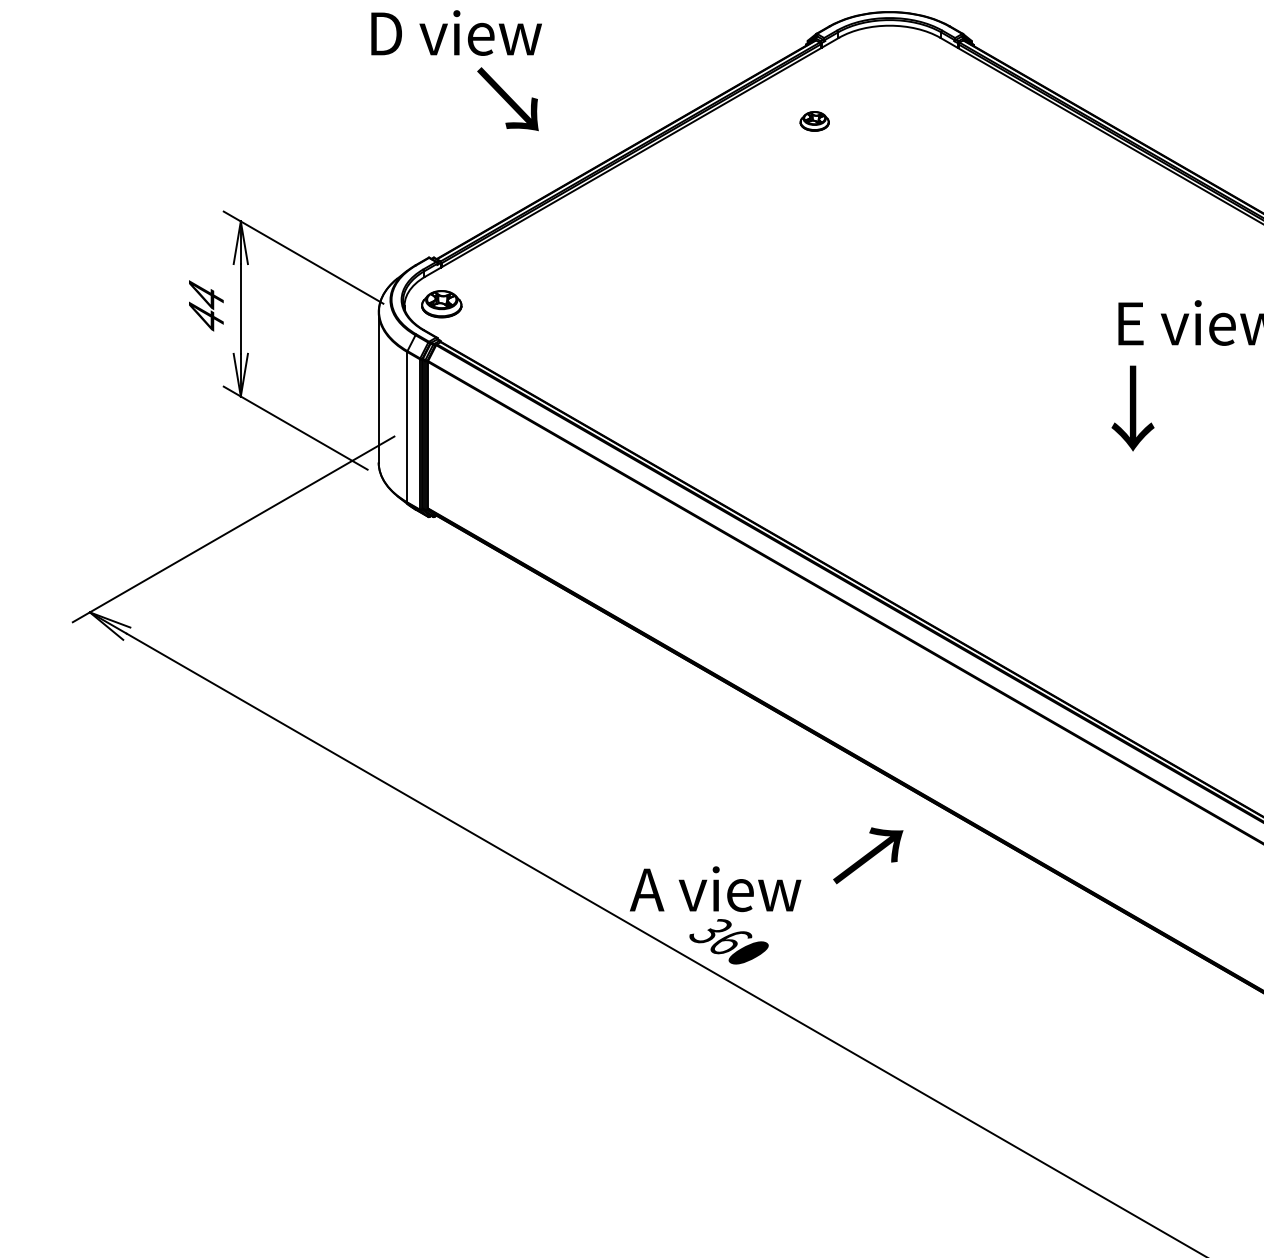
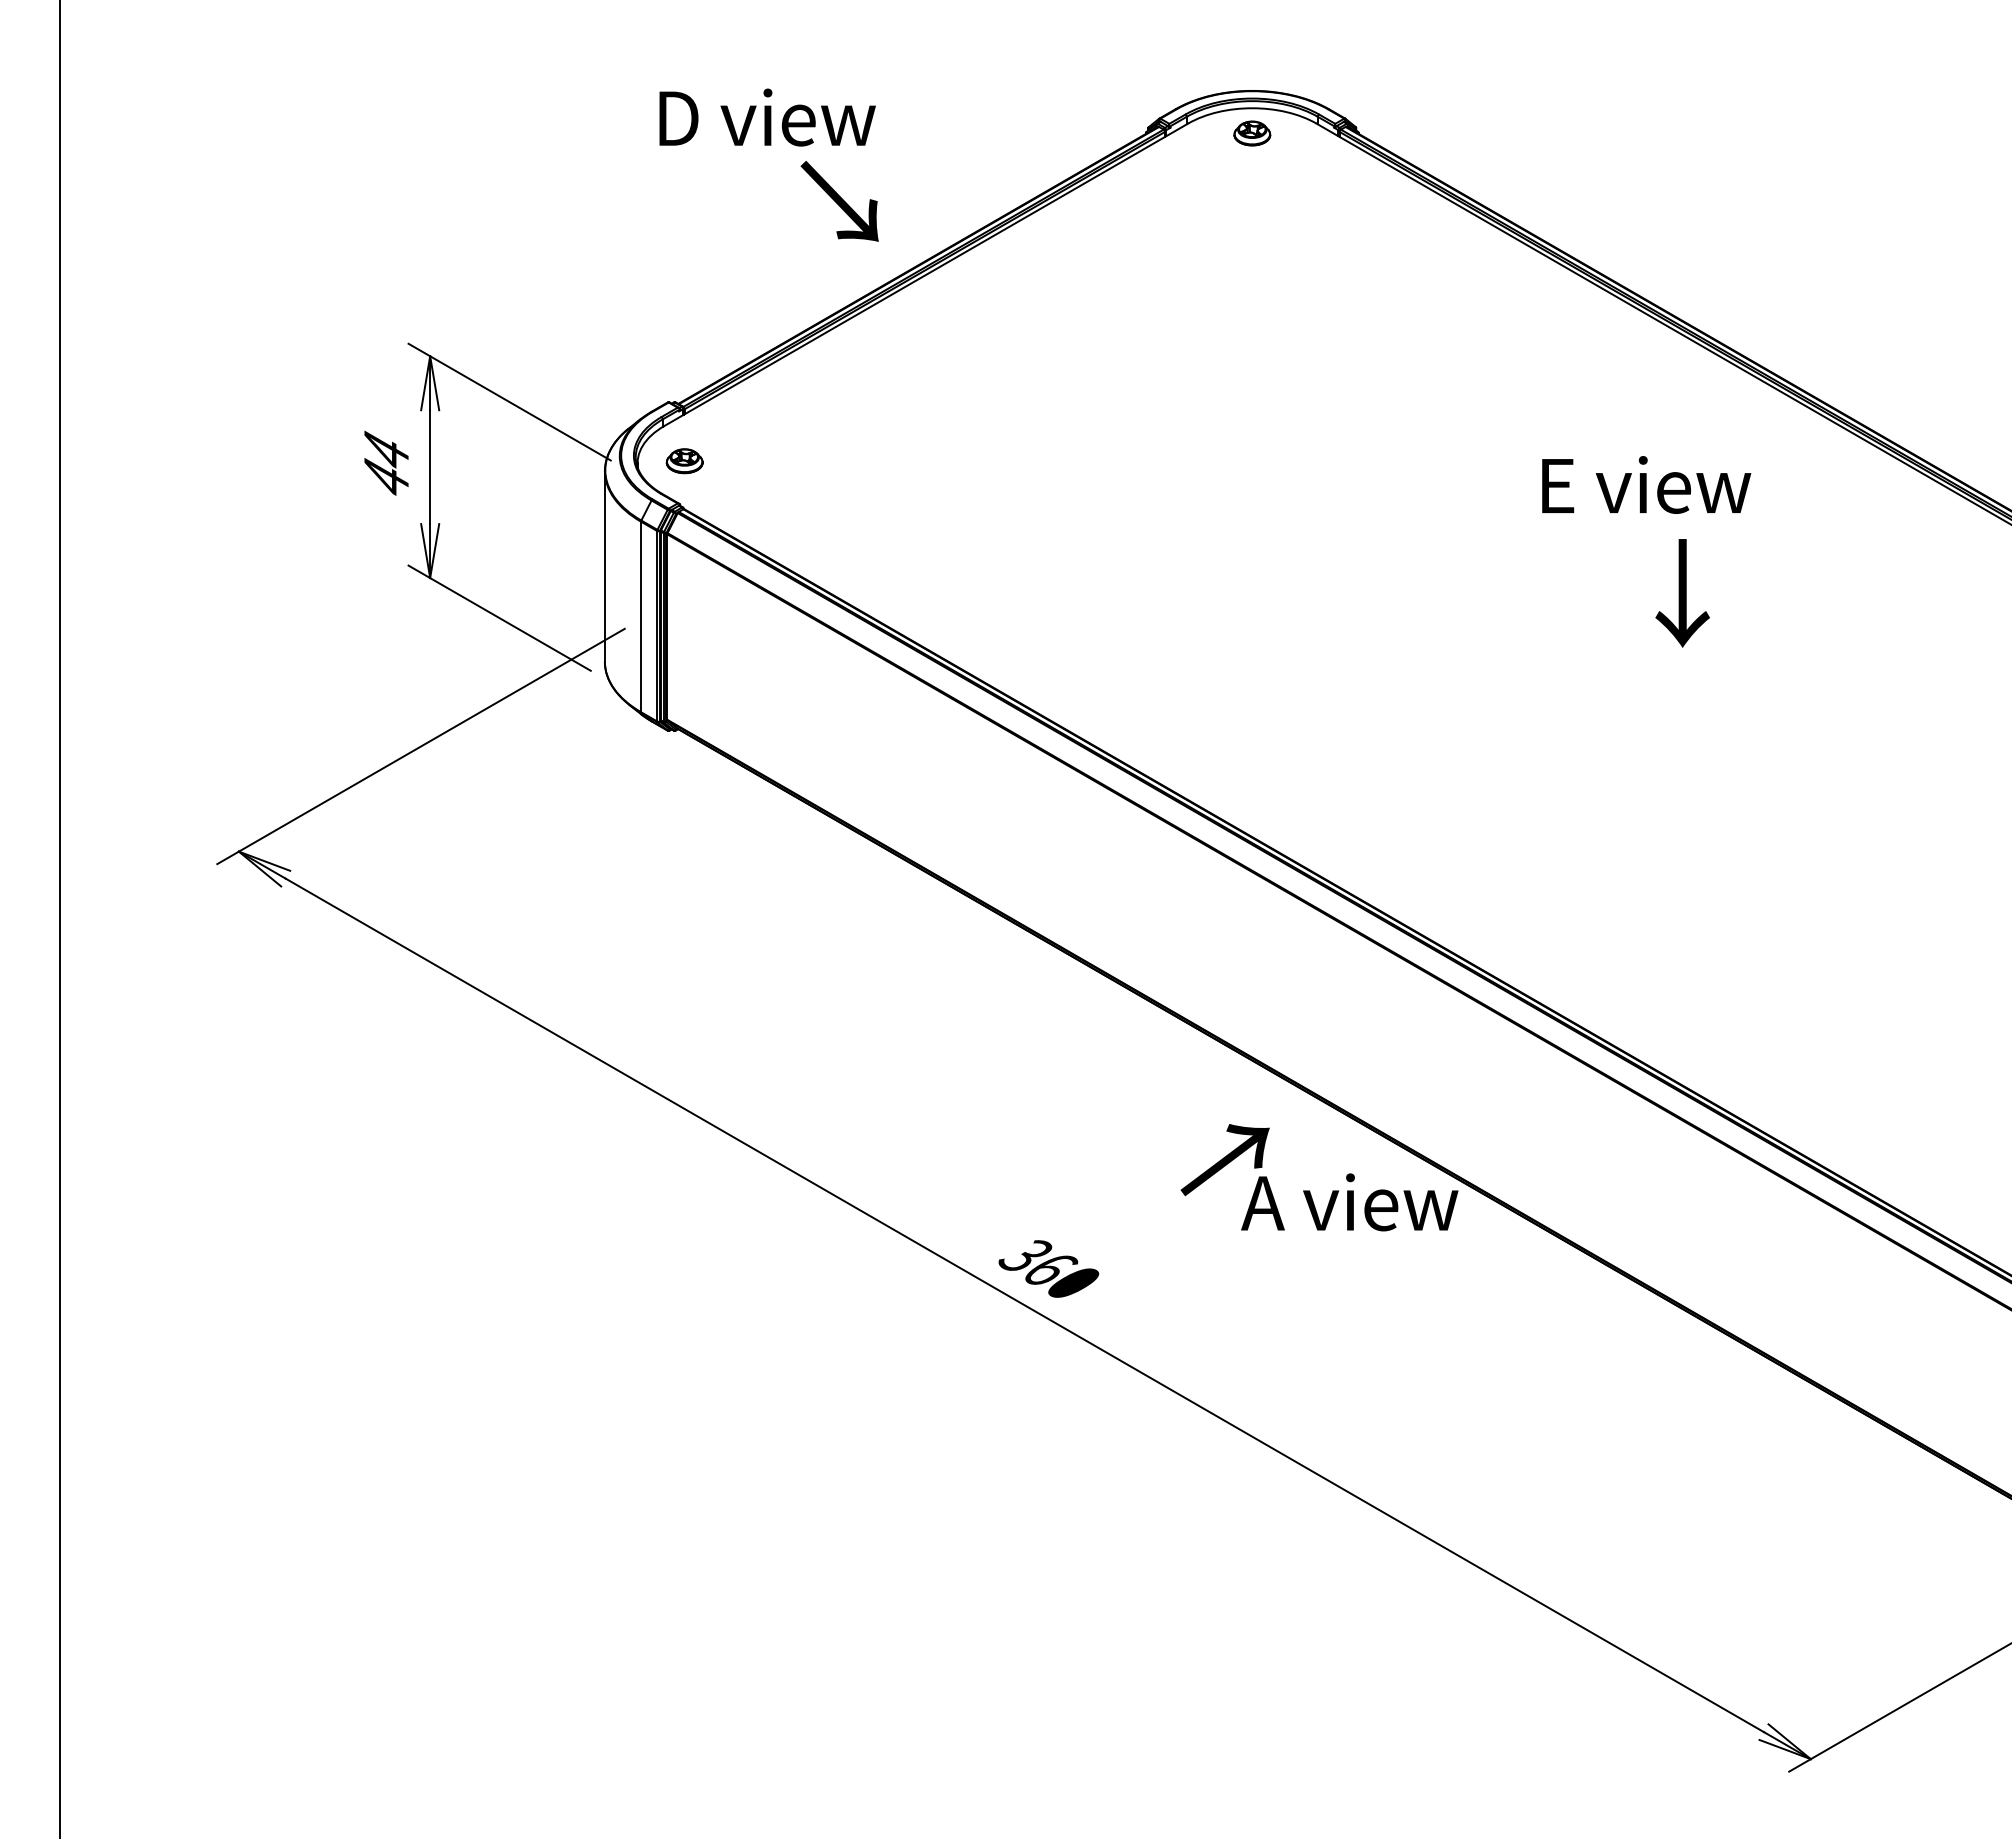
text: (456, 33) -> (767, 117), moved
text: (507, 99) -> (839, 201), moved
part: (814, 121) -> (1252, 133), moved
part: (441, 304) -> (684, 461), size x0.71
text: (1132, 408) -> (1682, 593), moved
text: (715, 889) -> (1349, 1202), moved

